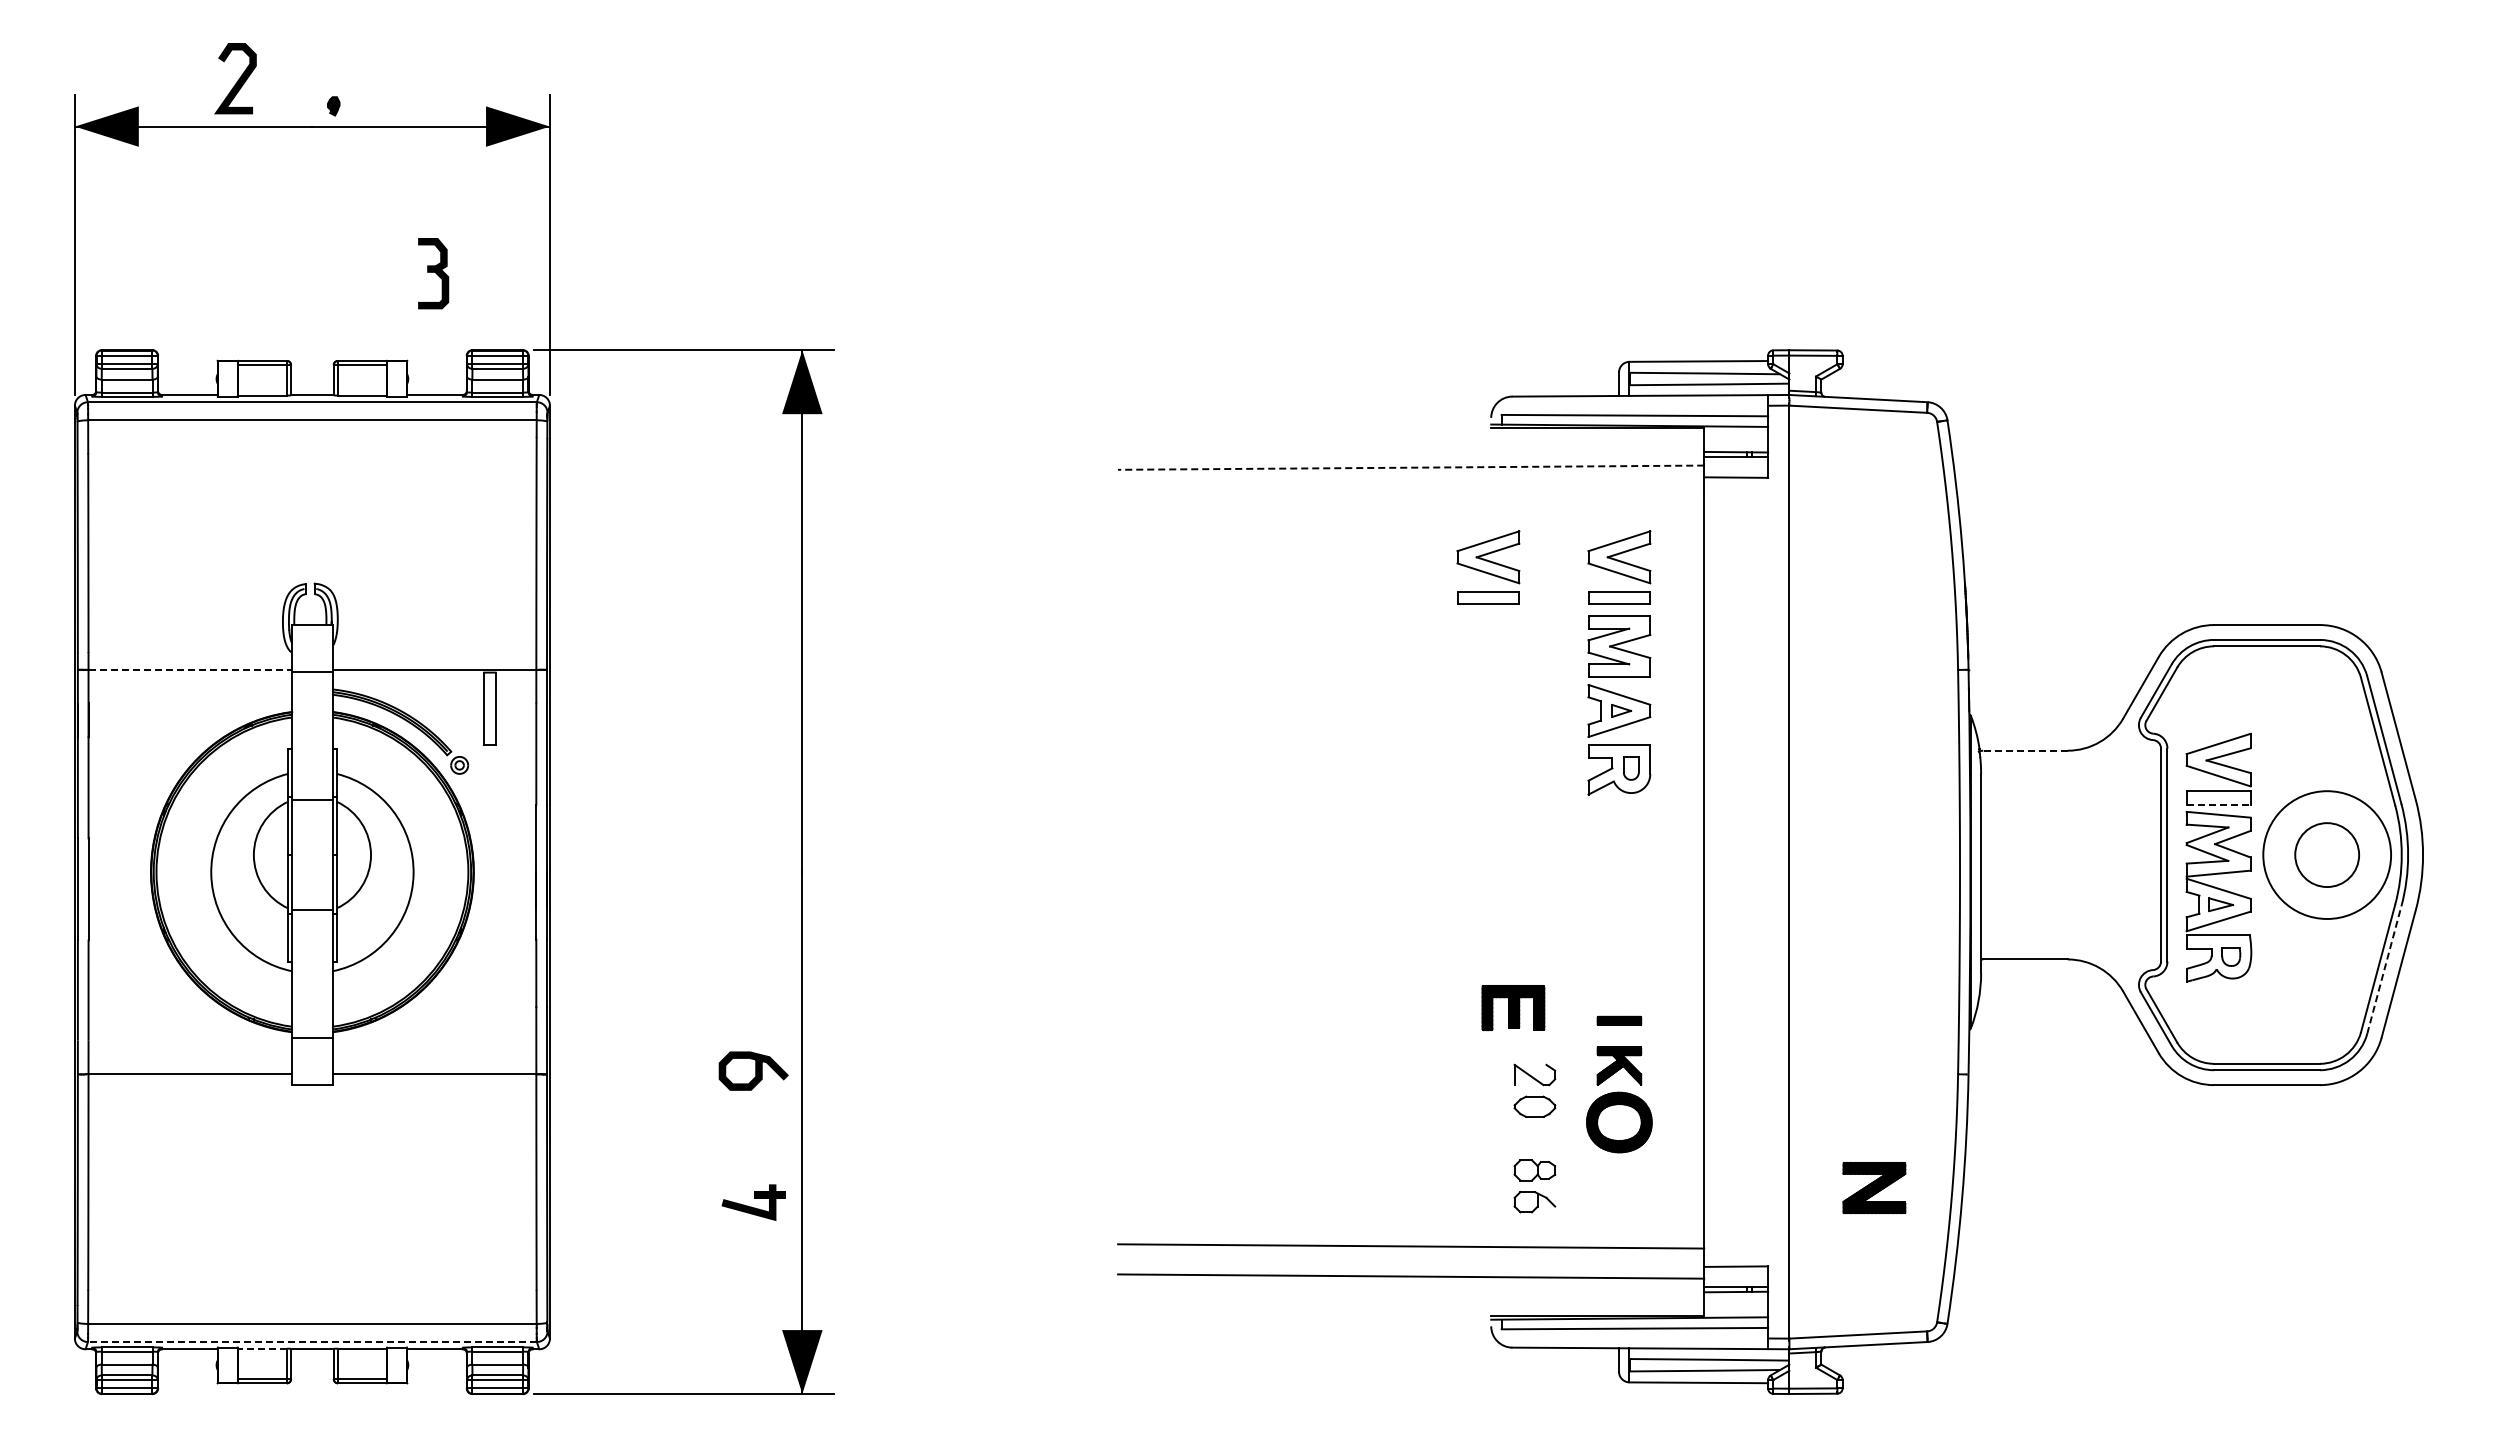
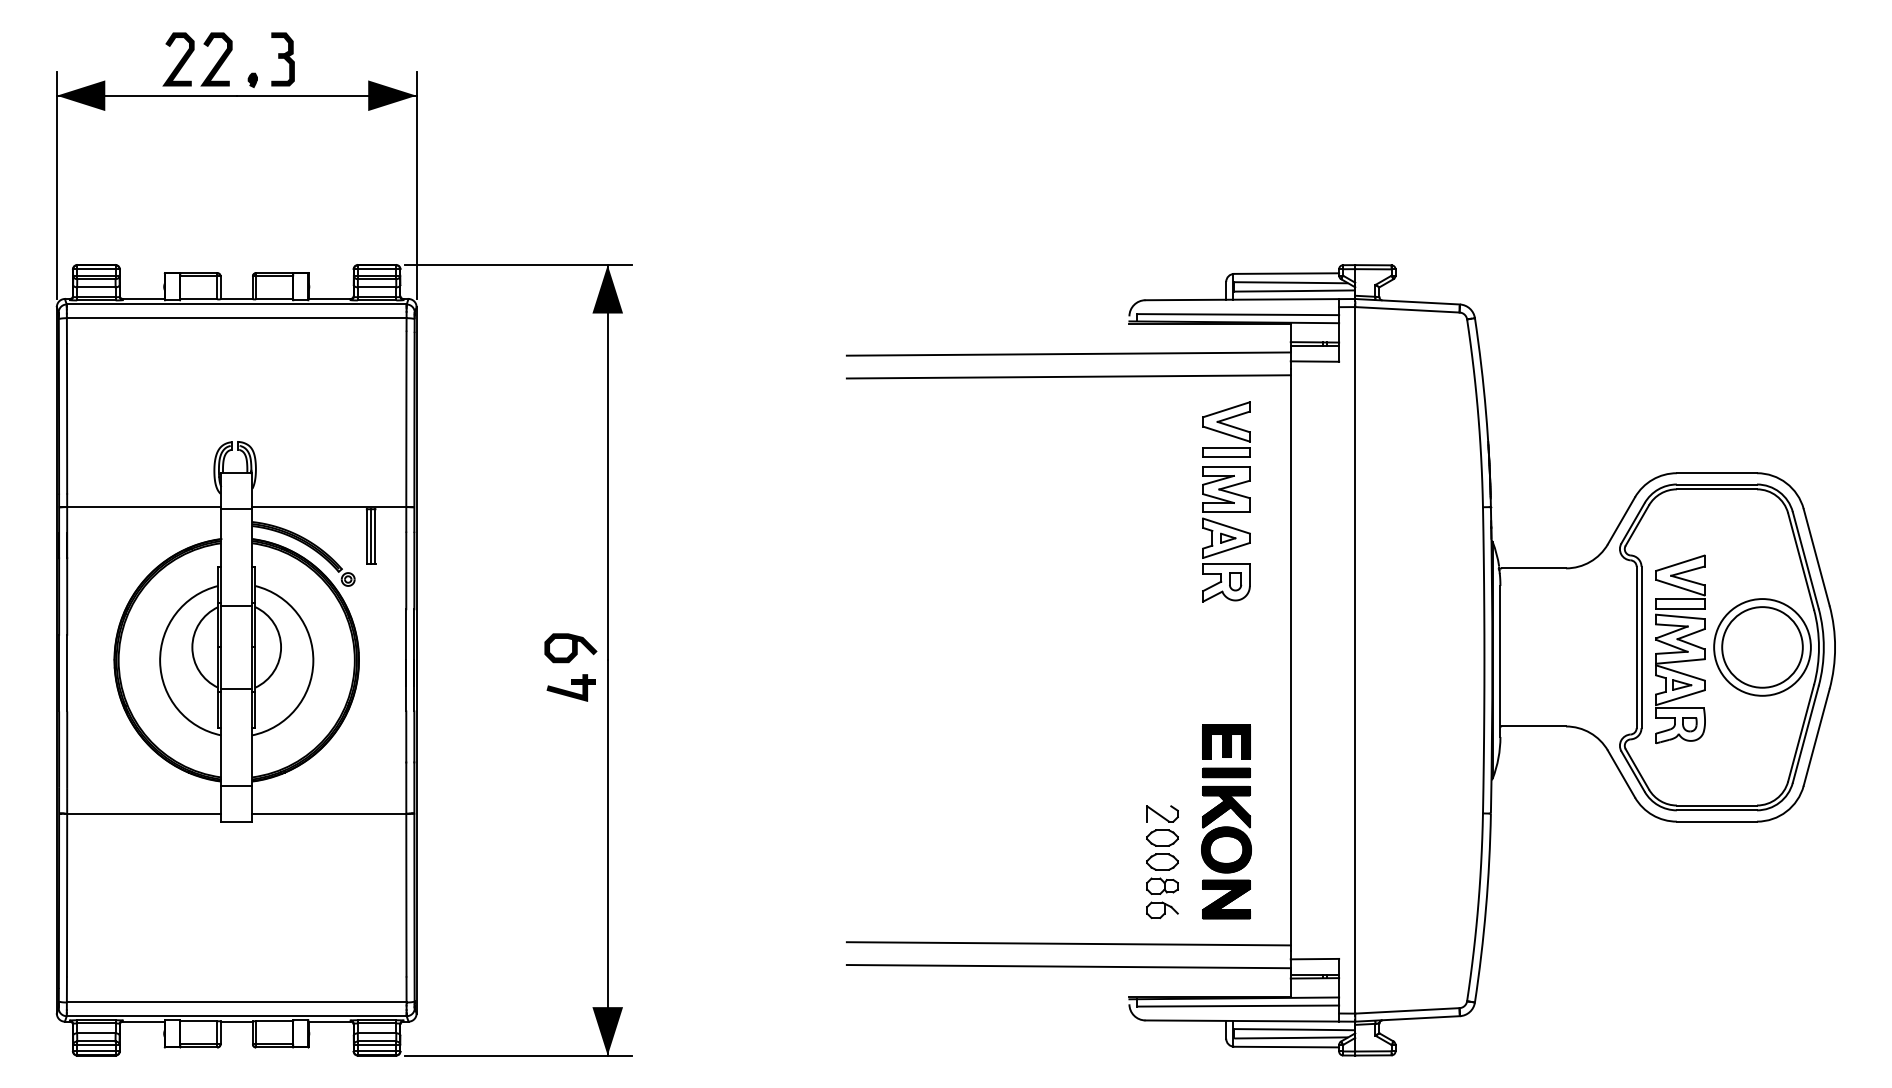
curve: (287, 80) -> (217, 60), added
part: (433, 273) -> (282, 59), moved
line: (1410, 467) -> (1068, 353), dashed -> solid
line: (1411, 497) -> (1069, 376), added
part: (1488, 567) -> (1127, 429), removed
line: (190, 669) -> (144, 506), dashed -> solid
line: (490, 708) -> (371, 536), added
line: (2025, 750) -> (1534, 568), dashed -> solid
line: (2218, 804) -> (1680, 609), dashed -> solid
circle: (2326, 854) -> (1761, 646), size x1.67
line: (2384, 969) -> (1805, 734), dashed -> solid
part: (1513, 1008) -> (1226, 742), moved
part: (1619, 1020) -> (1226, 772), size x1.43
part: (1619, 1065) -> (1226, 806), size x1.43
curve: (755, 1070) -> (572, 647), moved
part: (1534, 1138) -> (1162, 862), added
part: (1874, 1187) -> (1226, 899), moved
part: (753, 1202) -> (570, 687), moved
line: (311, 1342) -> (236, 1016), dashed -> solid
line: (261, 1348) -> (198, 1021), dashed -> solid

